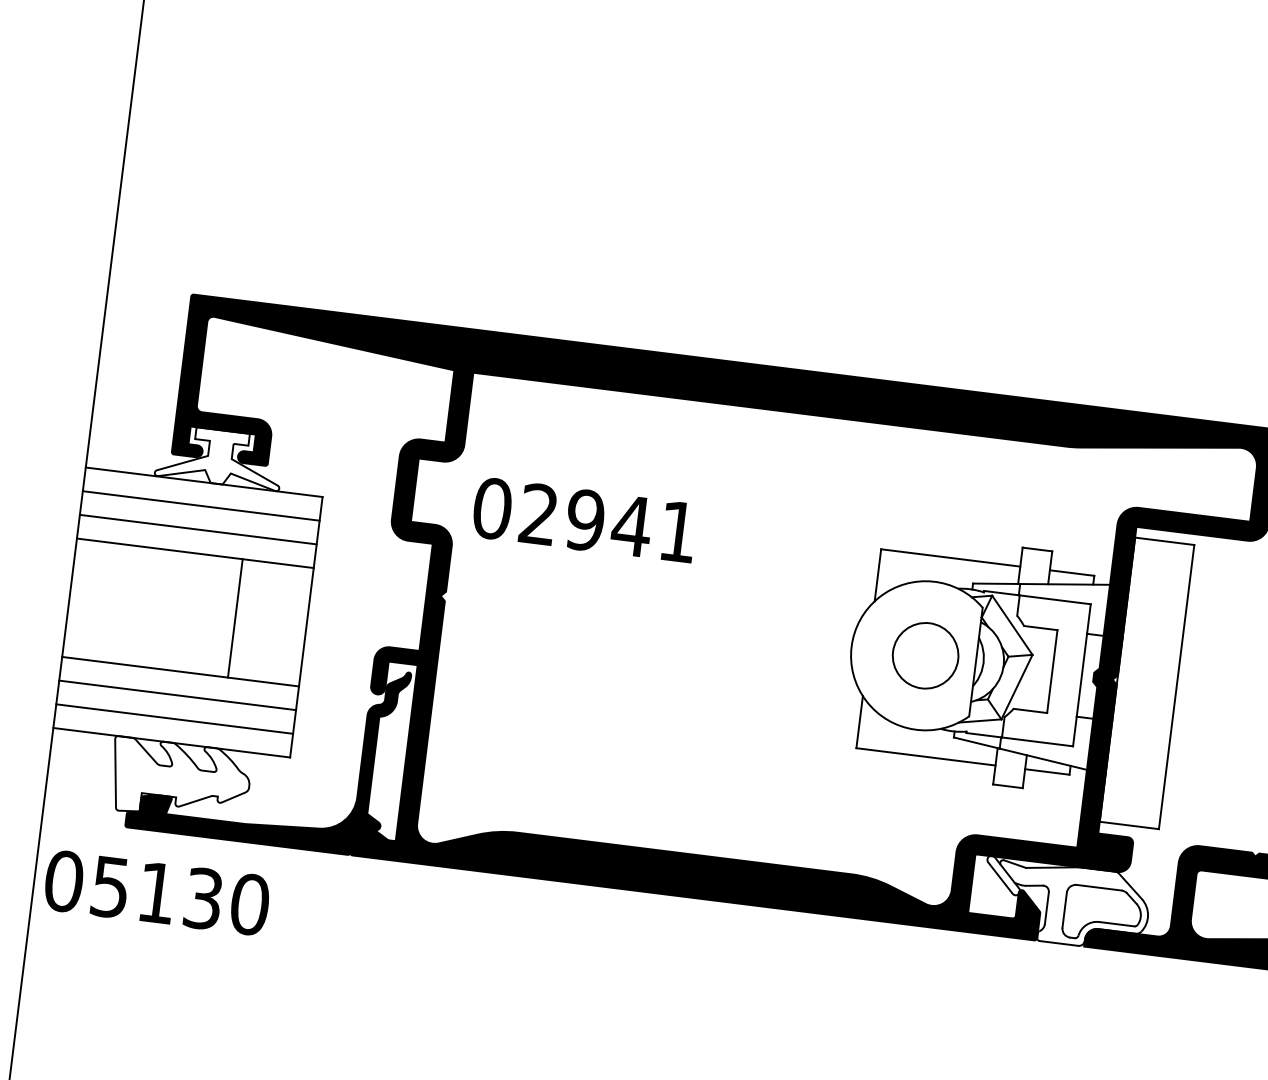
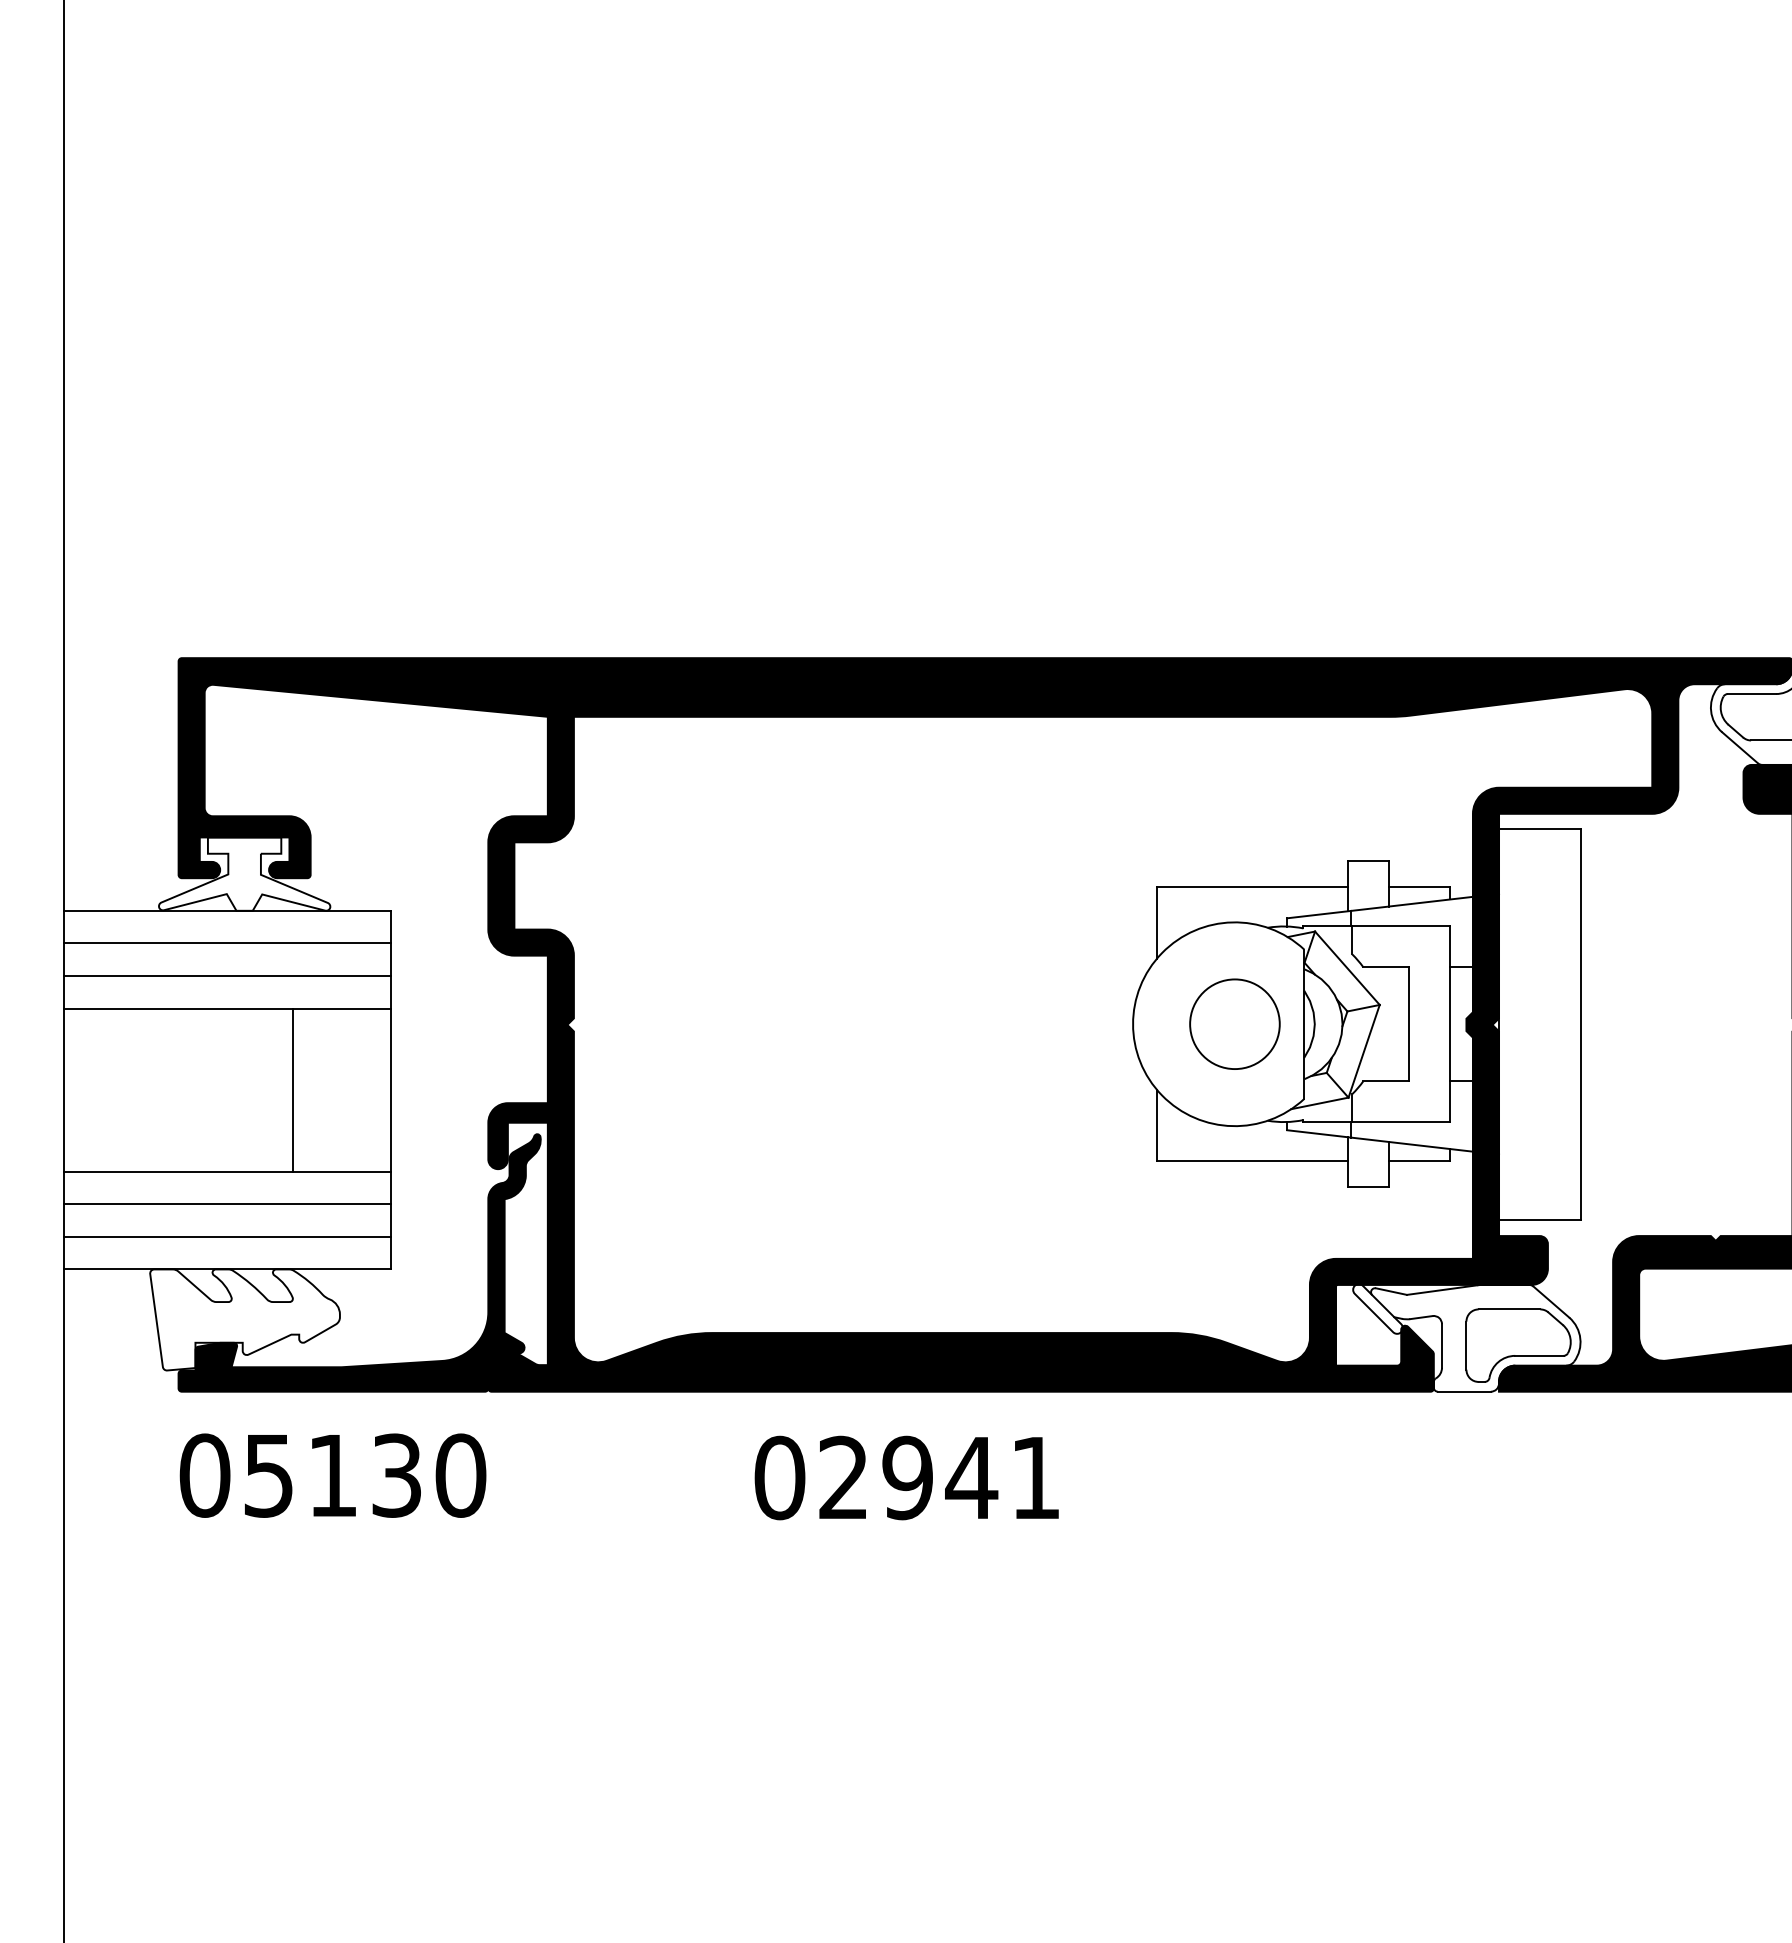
text: (584, 519) -> (906, 1477), moved
text: (156, 892) -> (332, 1475), moved

